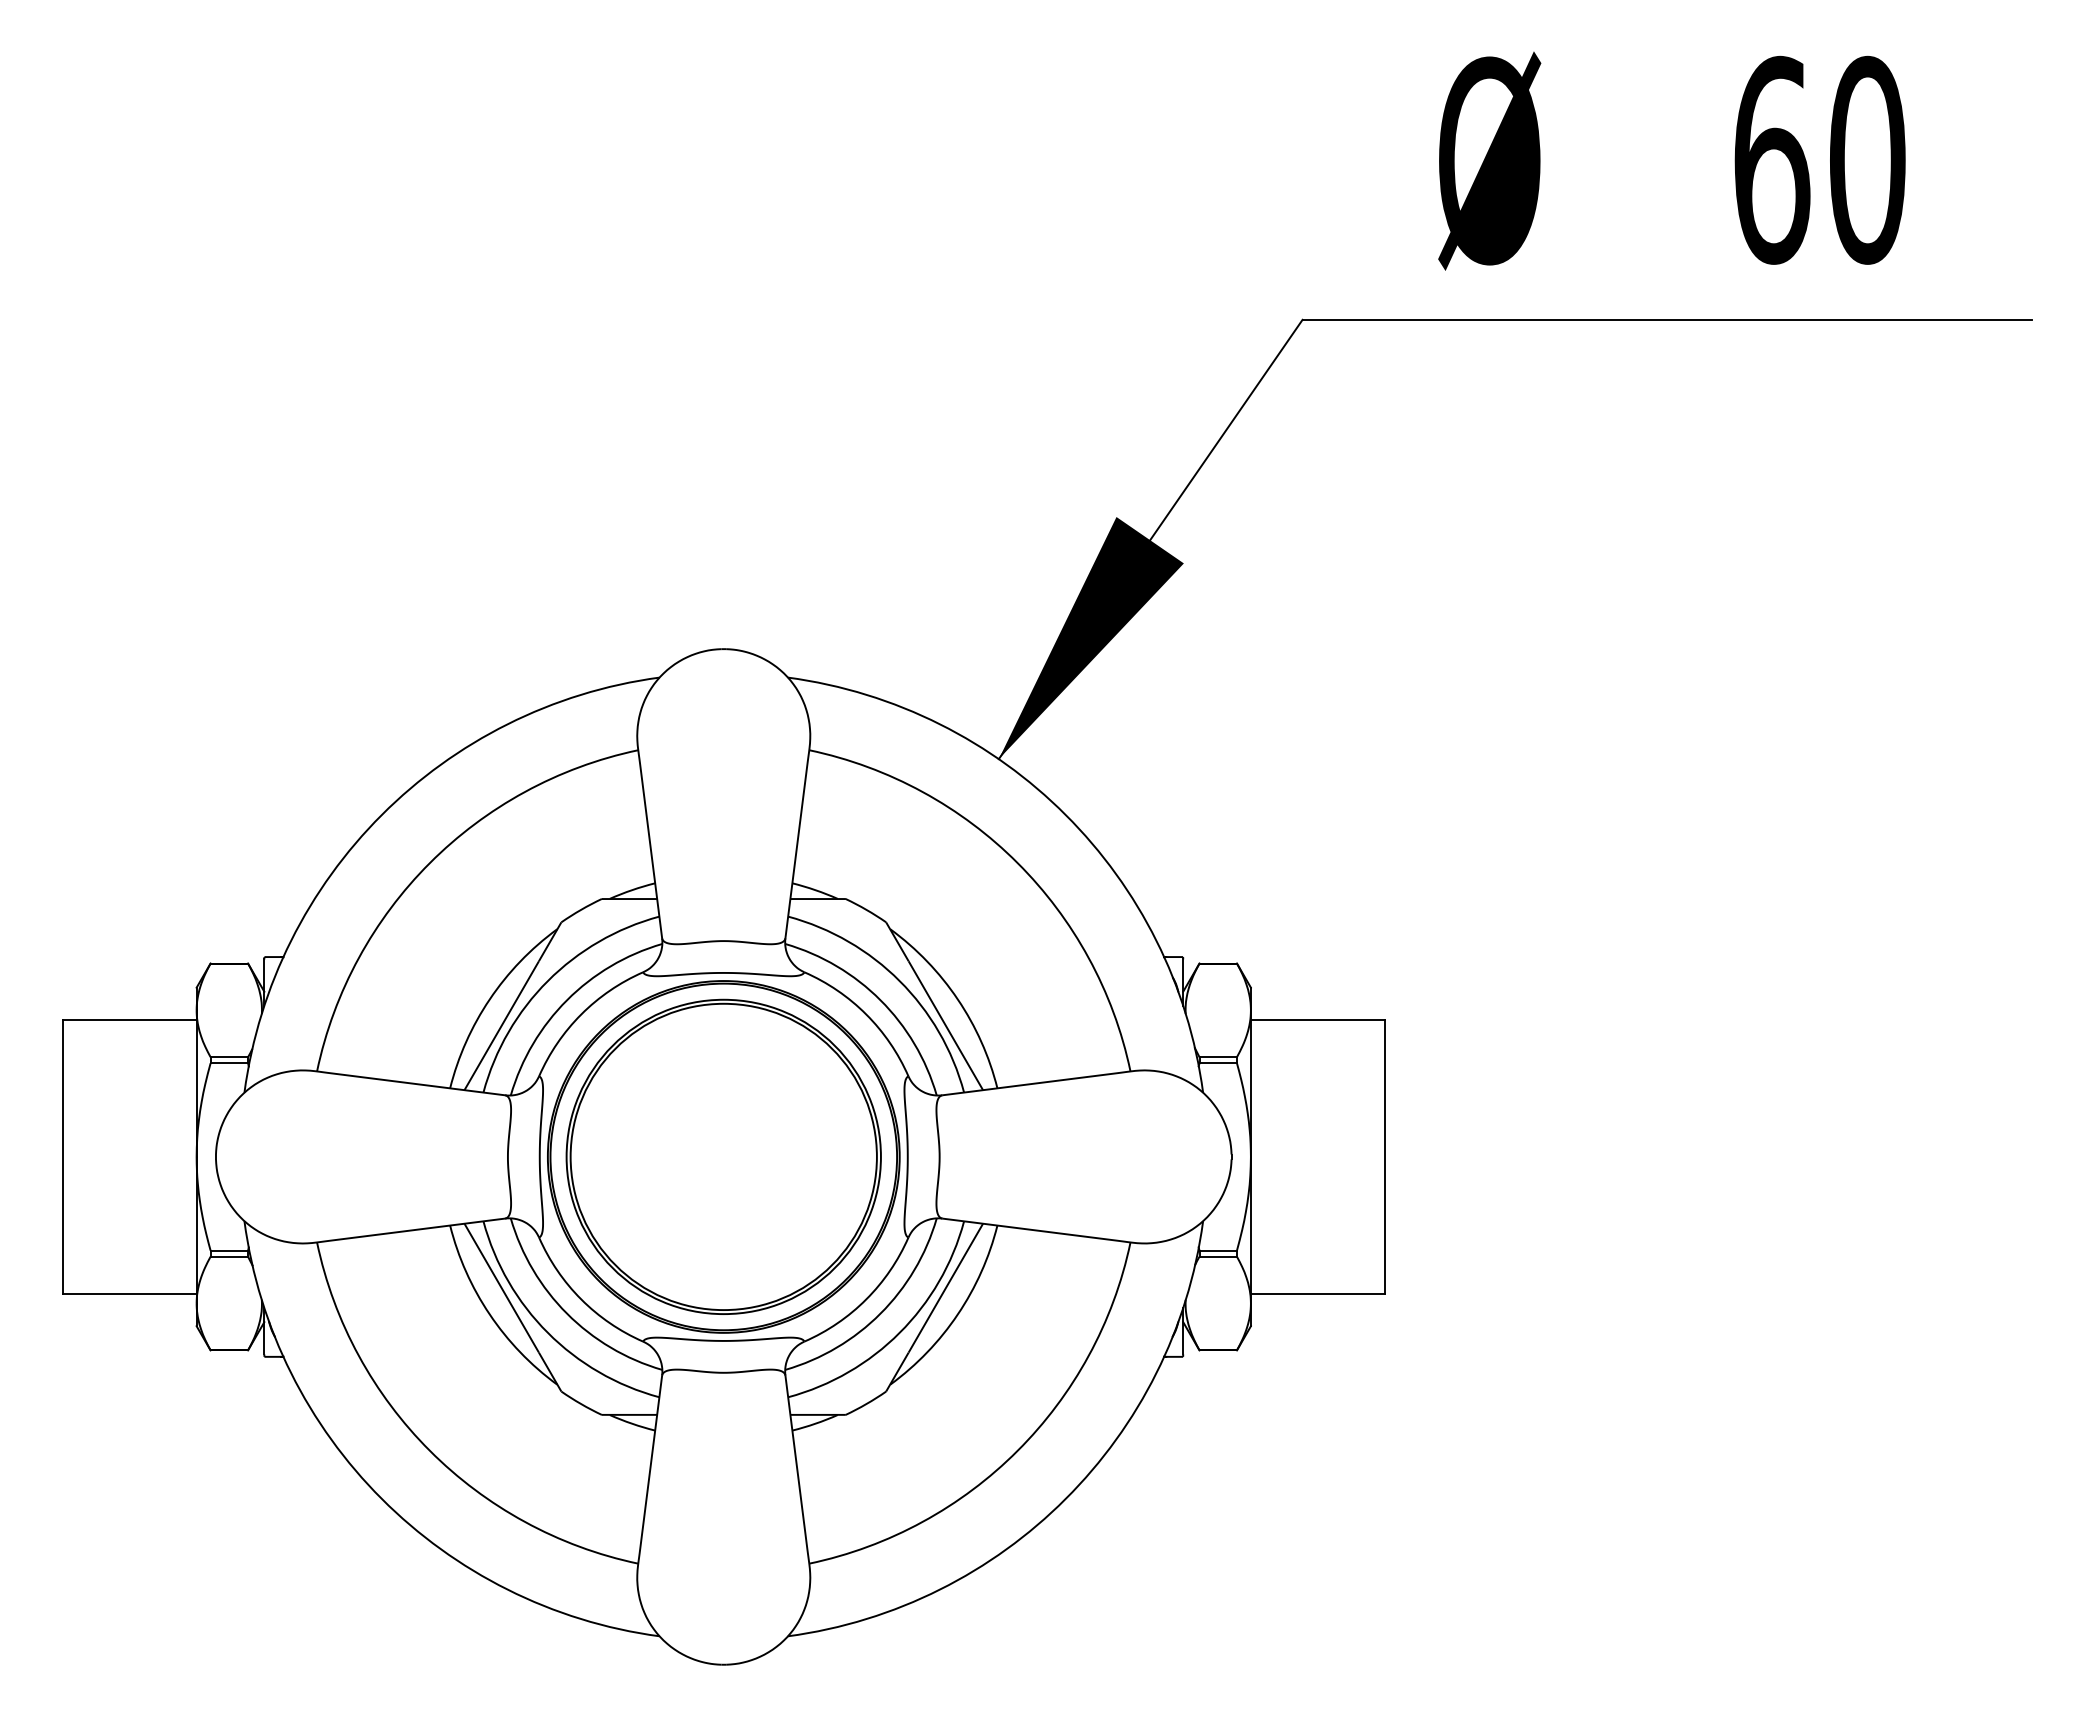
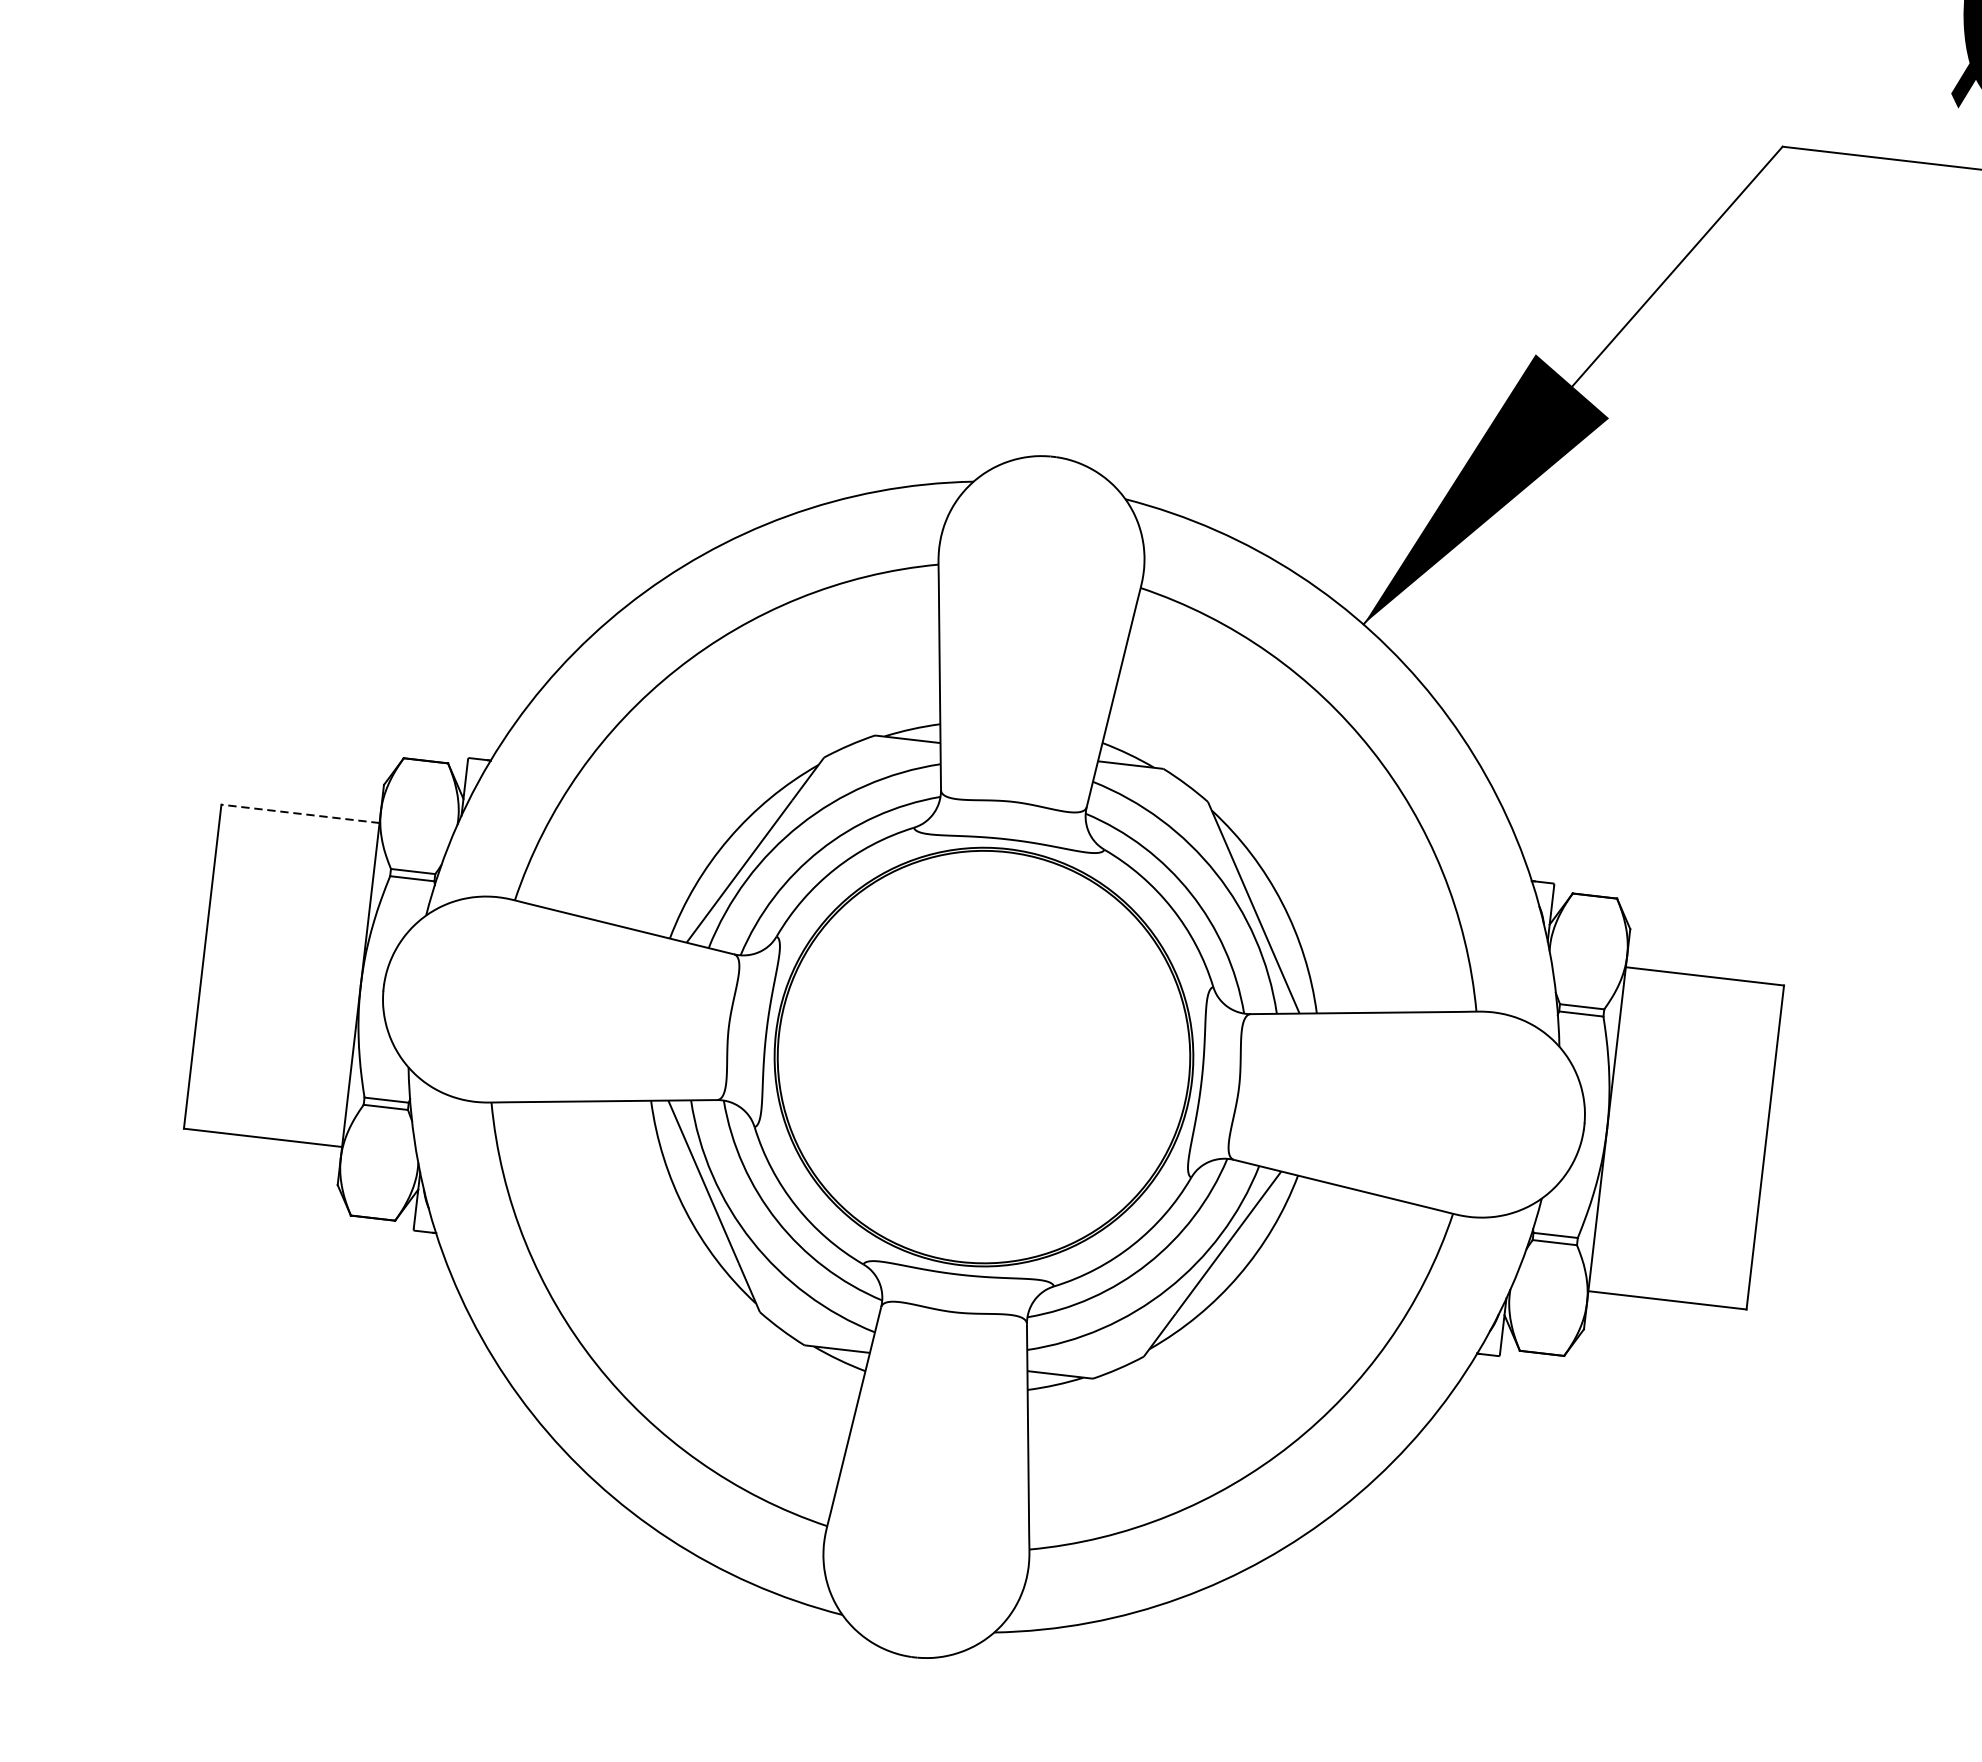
line: (129, 1019) -> (300, 813), solid -> dashed
part: (723, 1156) -> (983, 1056), removed

